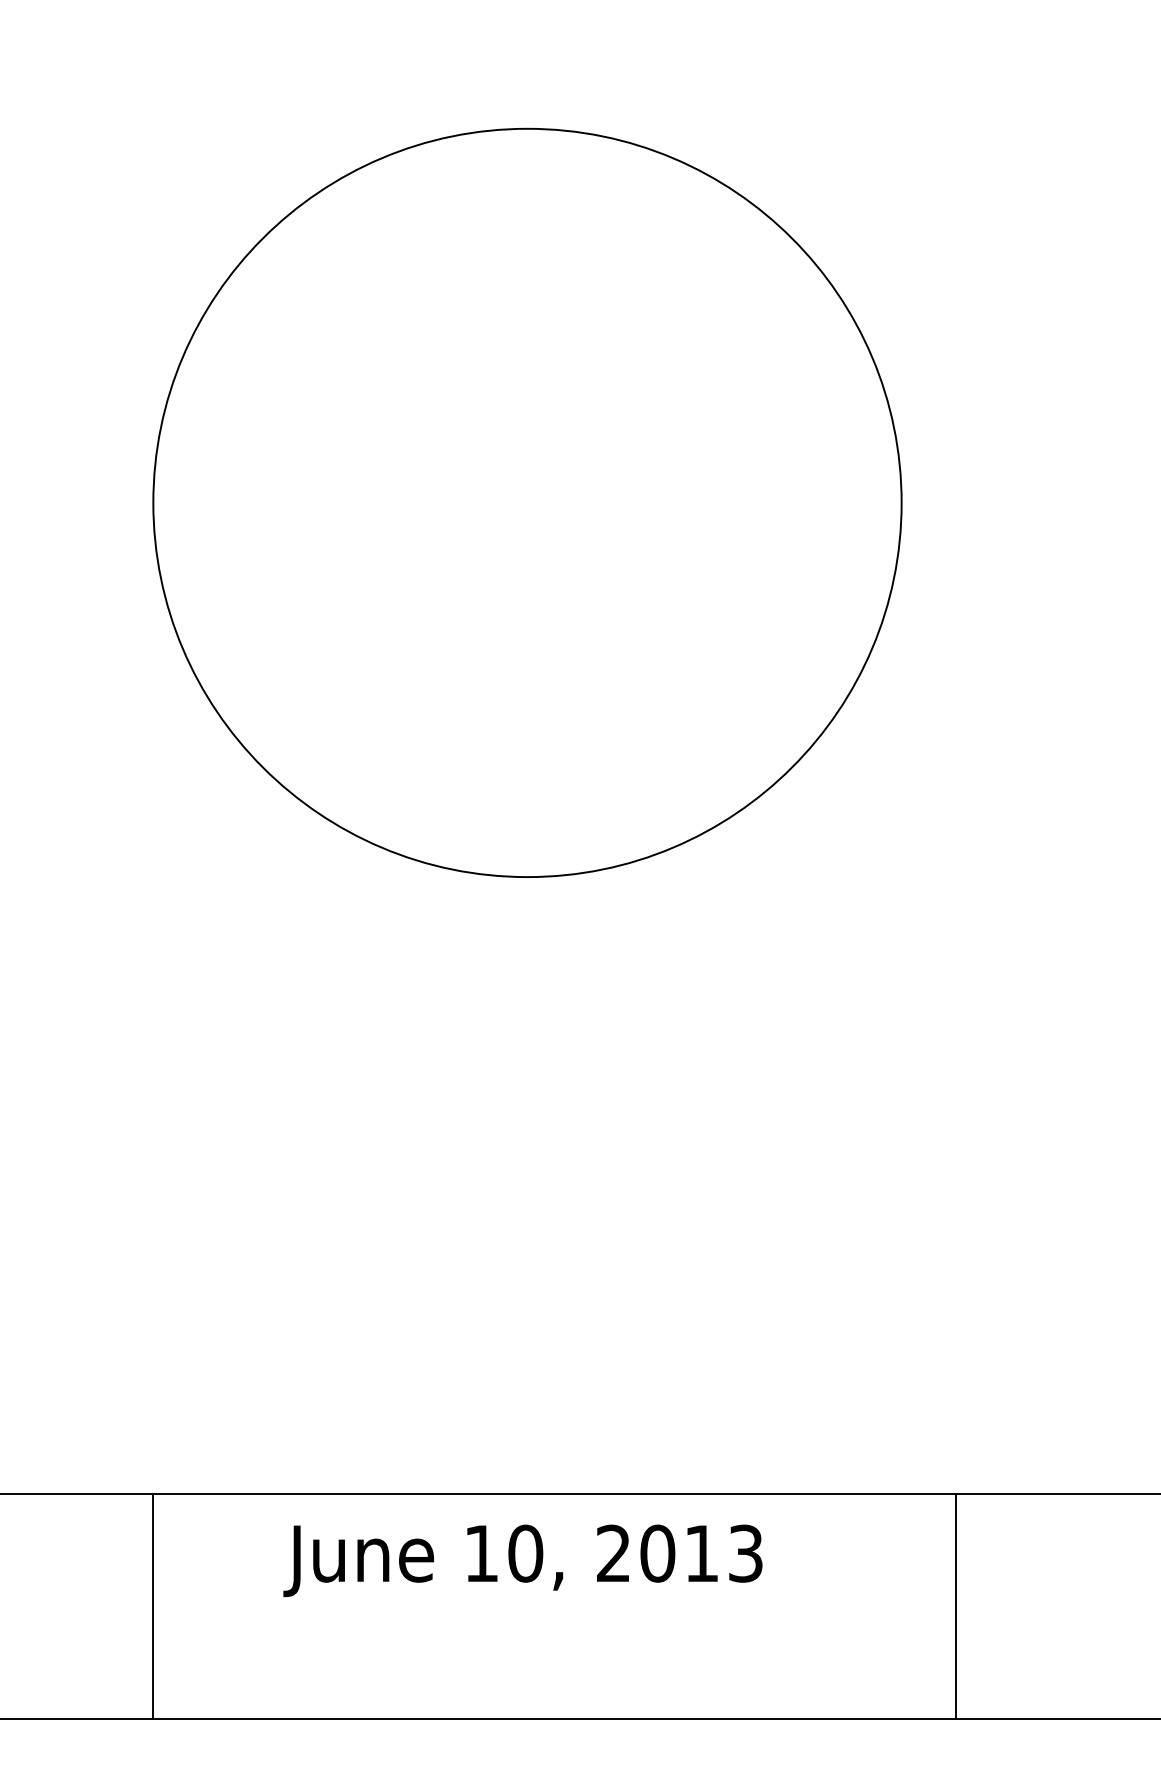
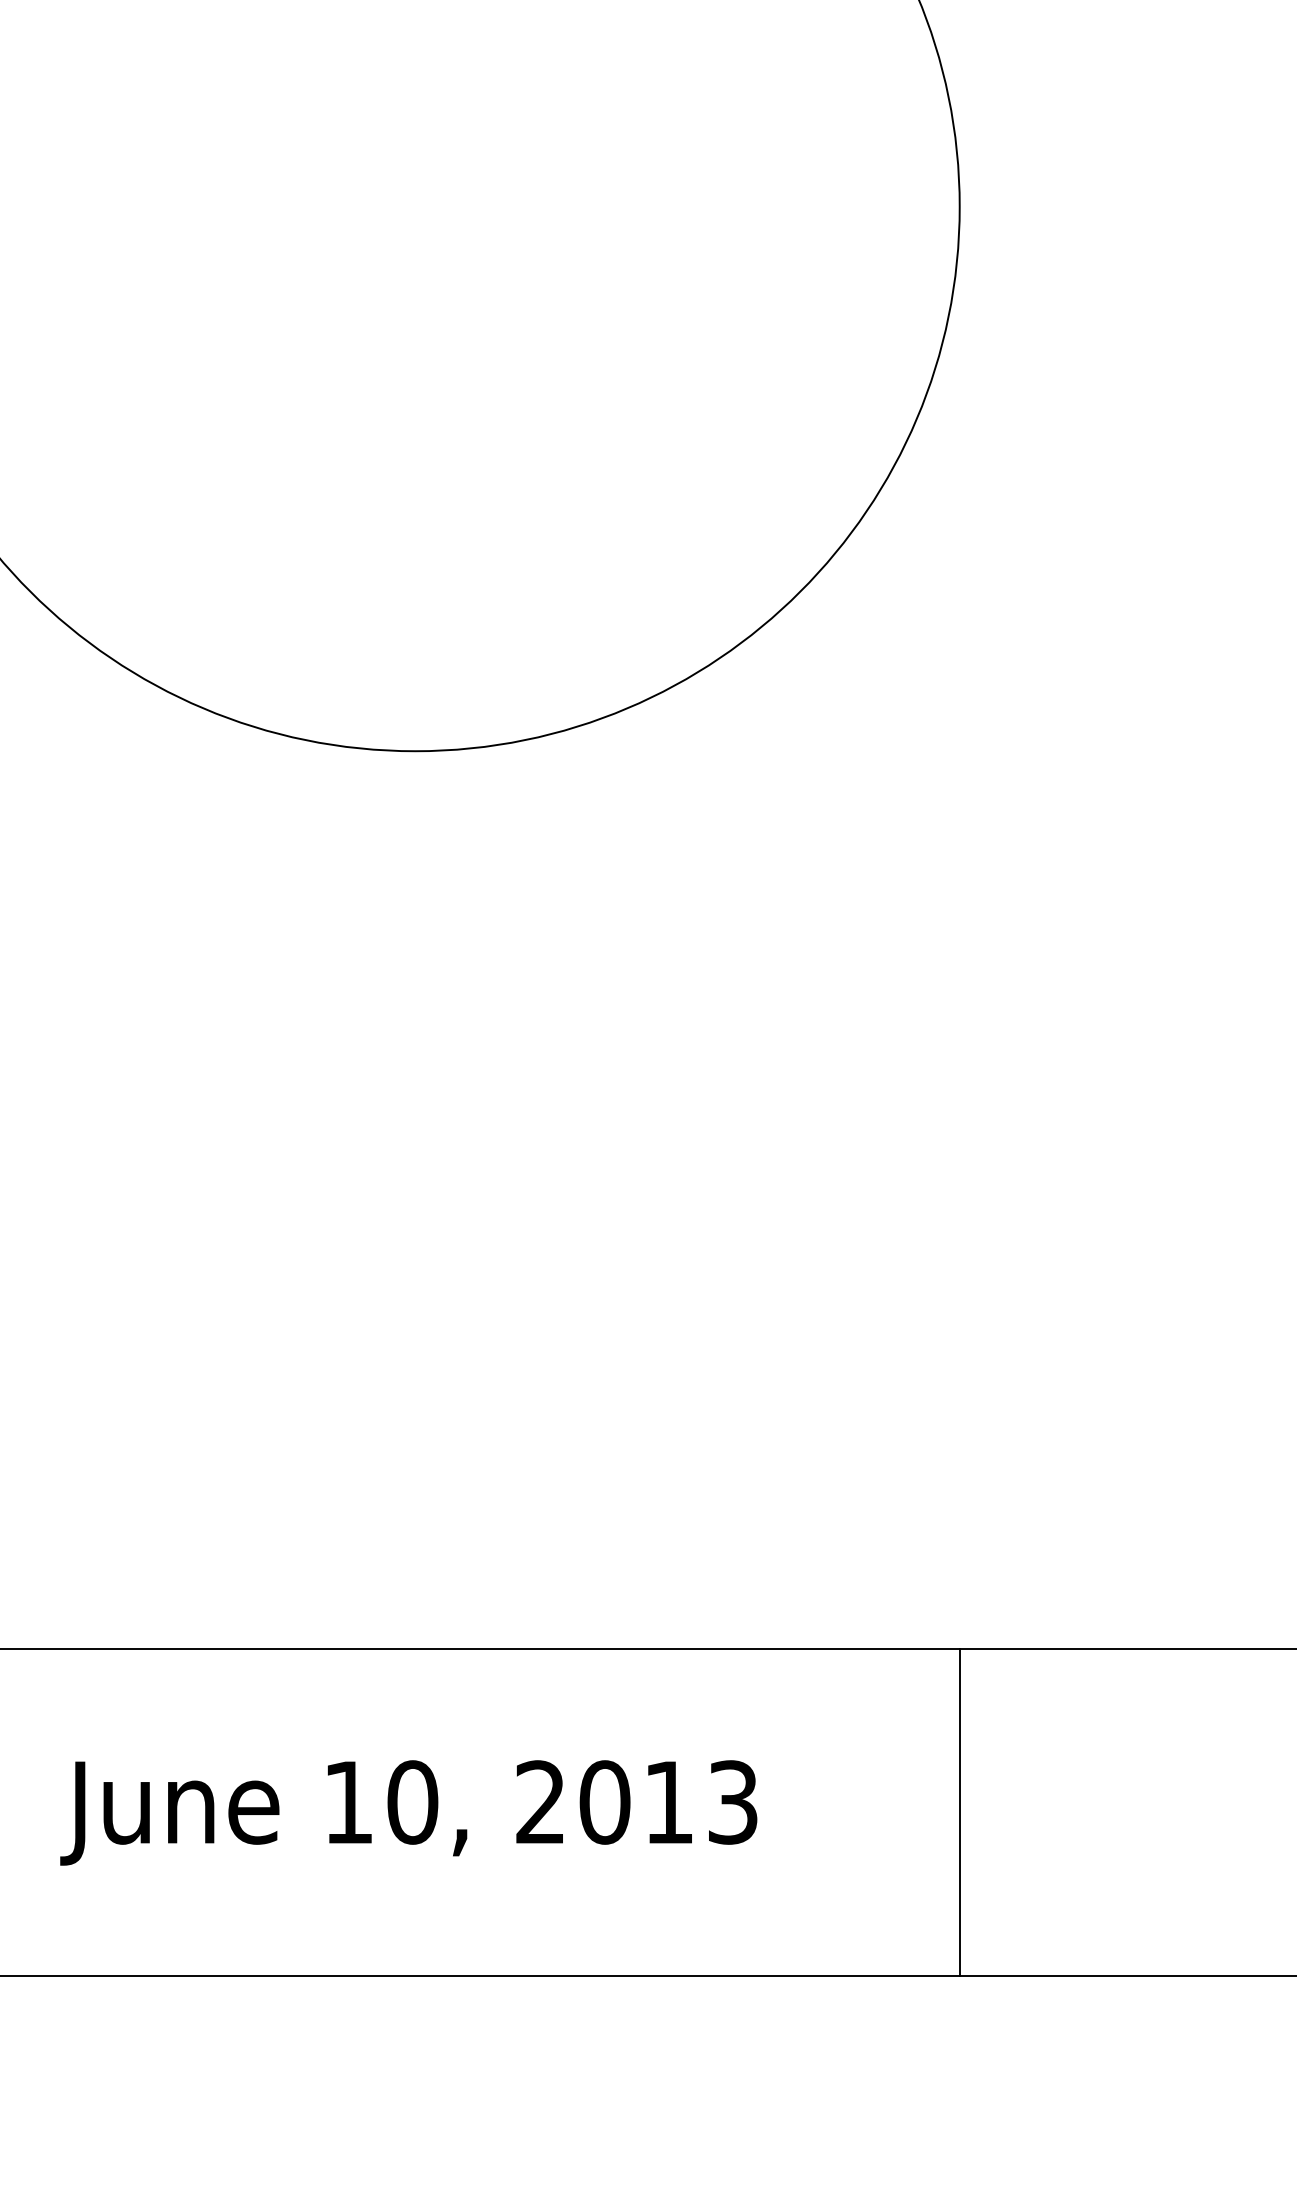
text: (522, 1560) -> (408, 1812), moved
line: (955, 1606) -> (959, 1812), moved

